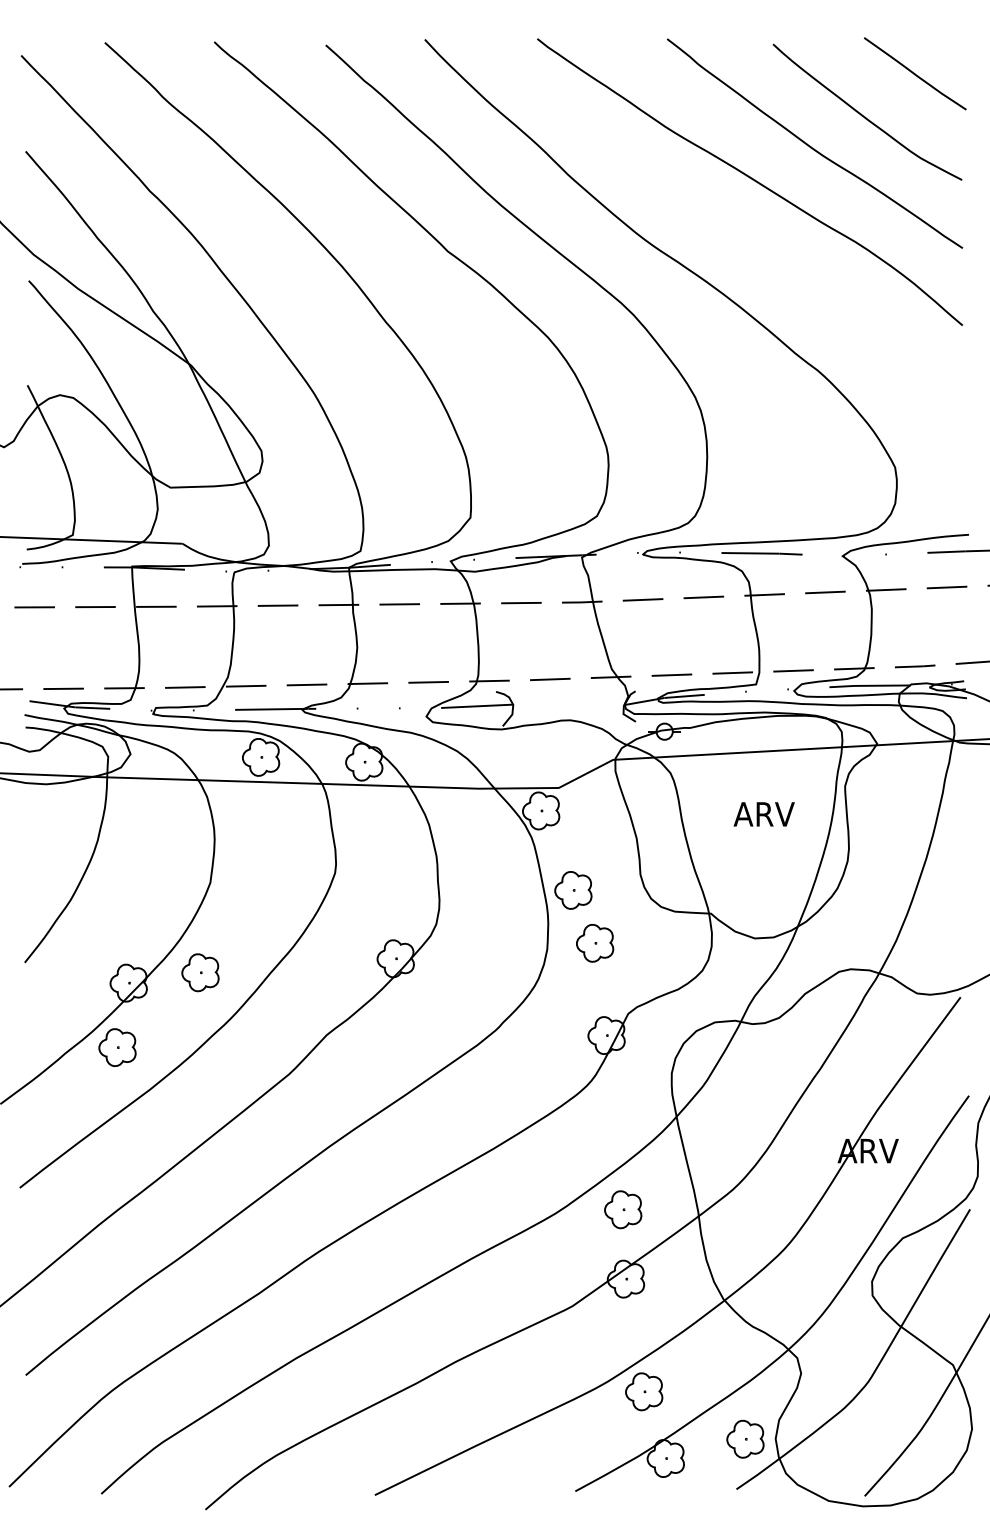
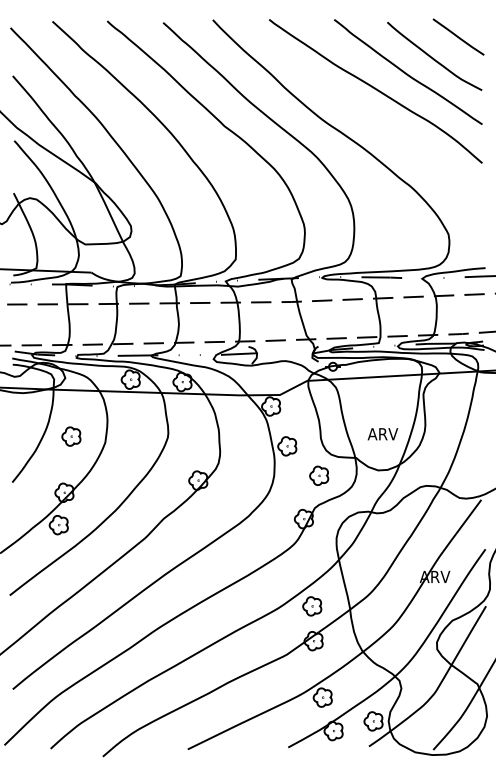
text: (763, 814) -> (382, 434), moved
part: (595, 942) -> (319, 475), moved
part: (200, 972) -> (71, 436), moved

